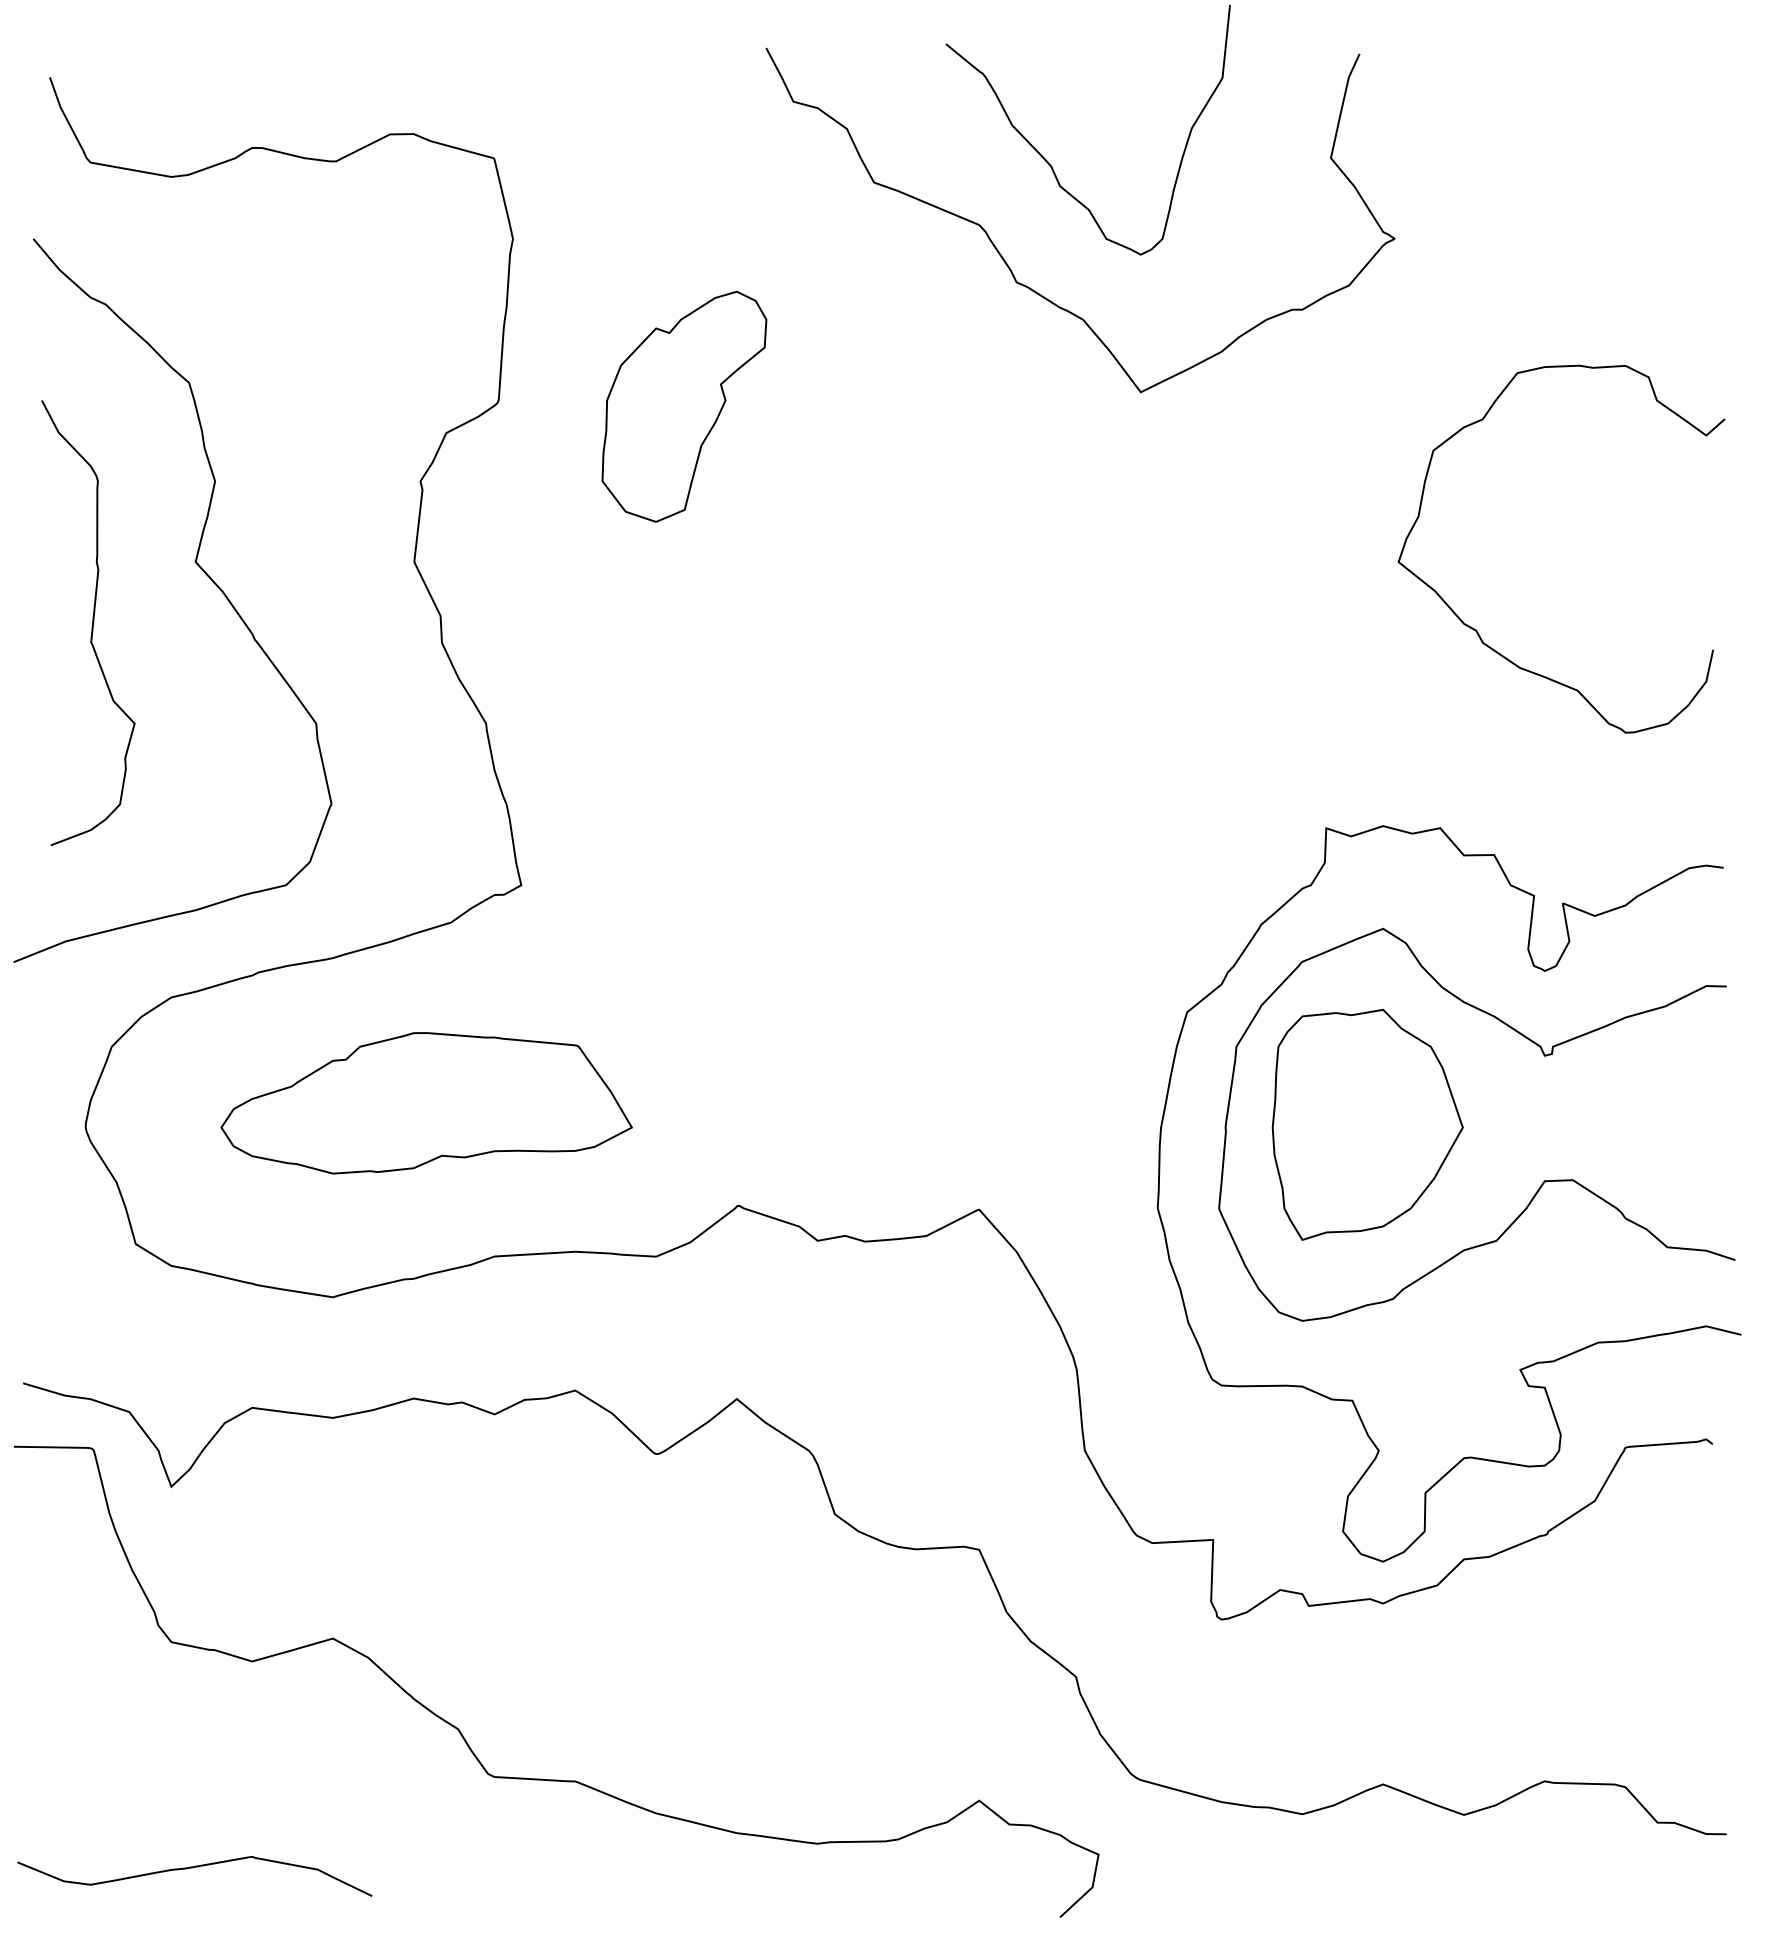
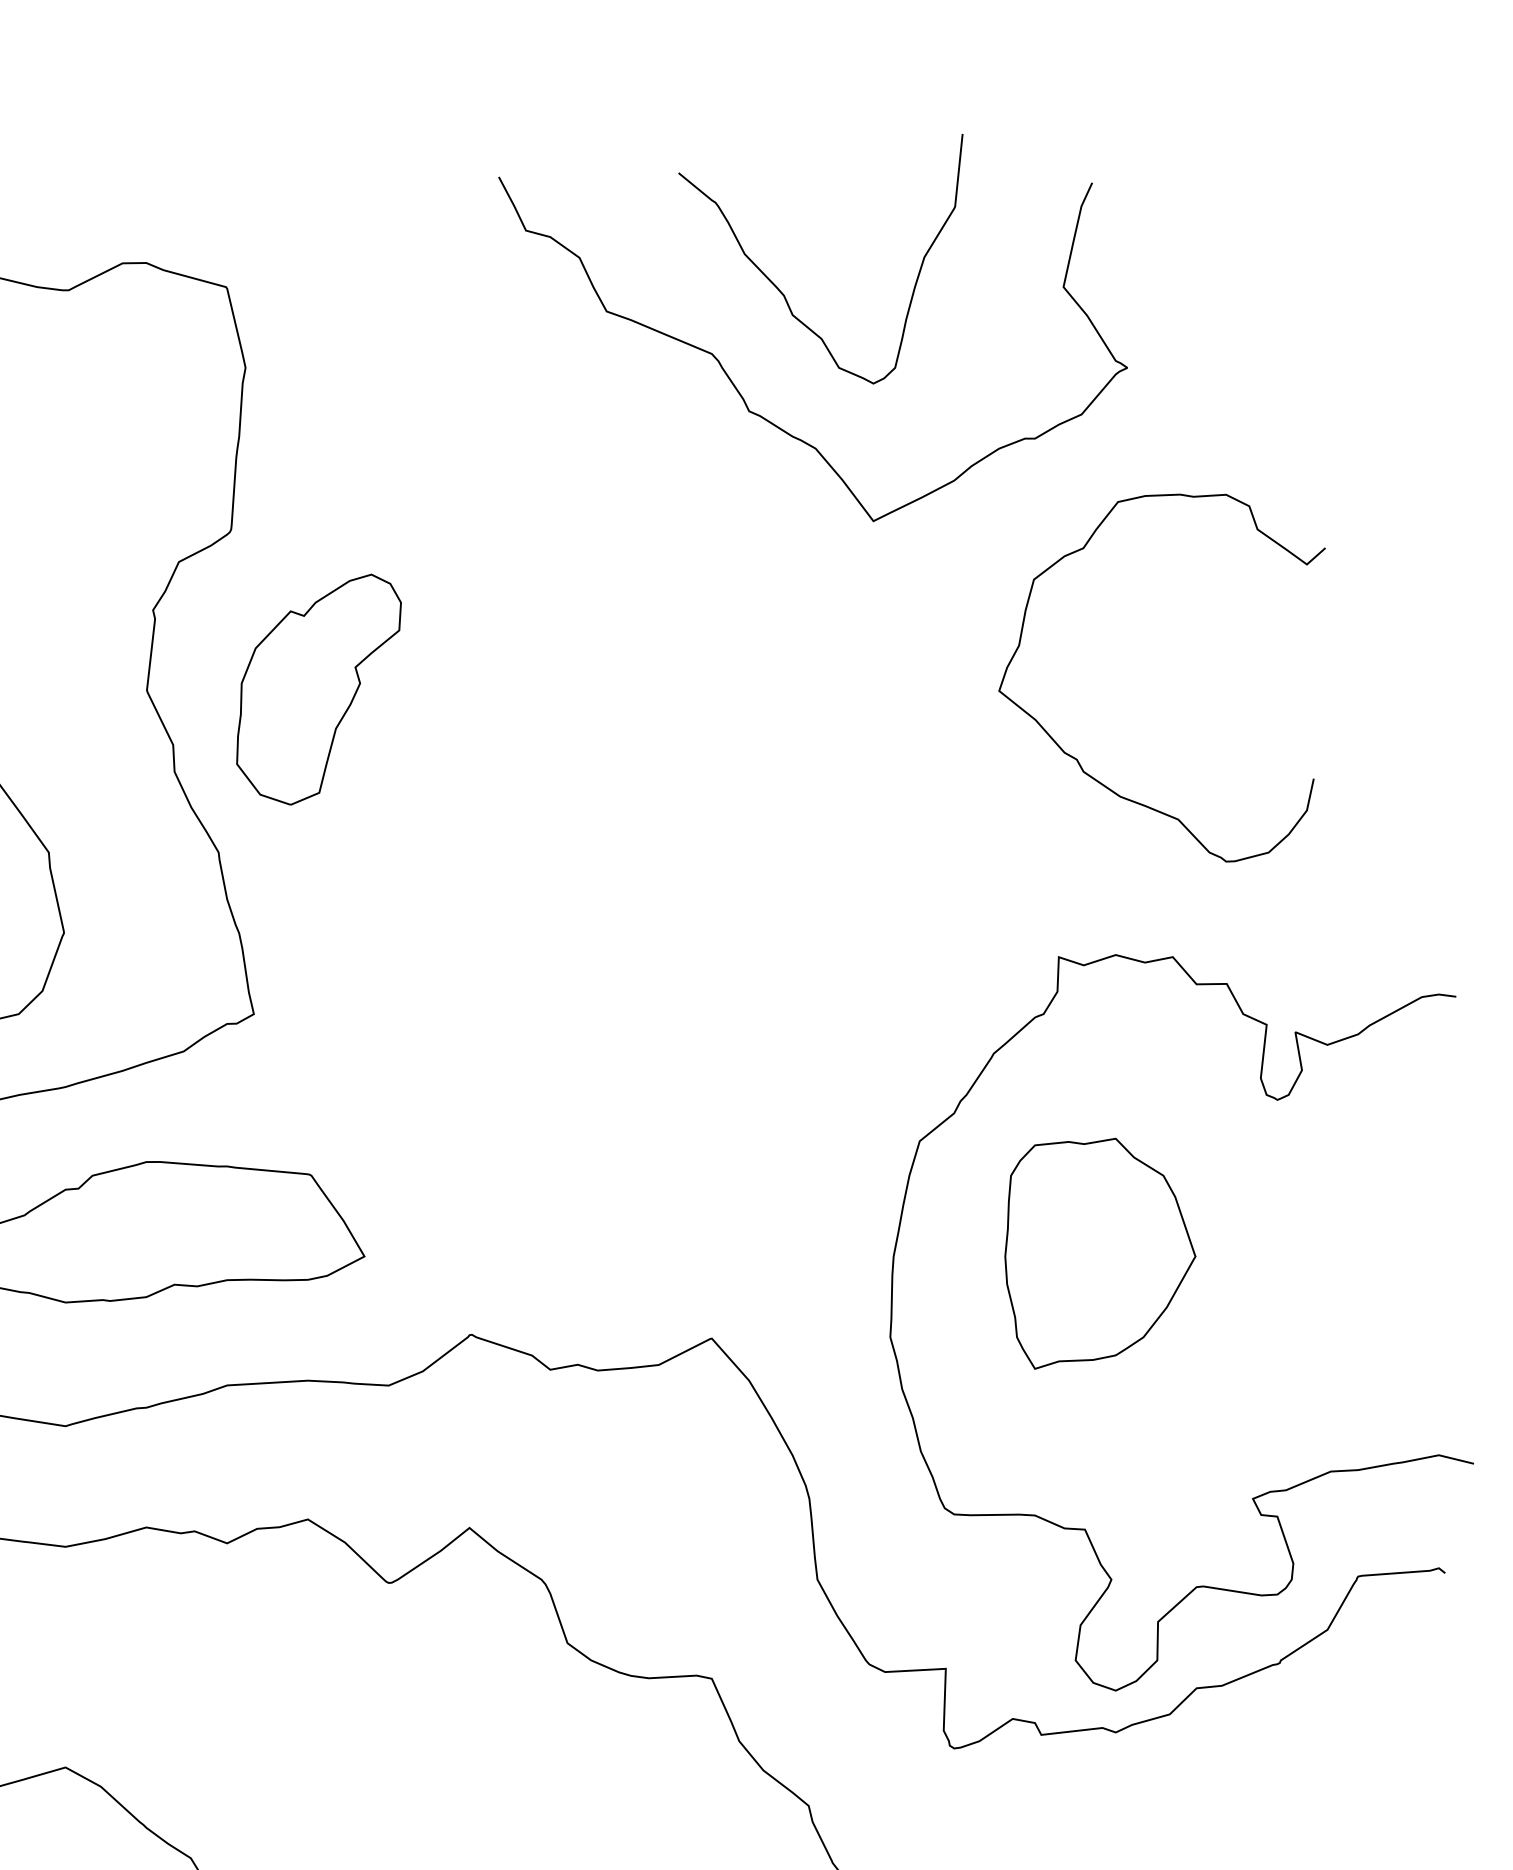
part: (684, 406) -> (319, 689), moved
curve: (1477, 630) -> (1078, 759), moved
curve: (1542, 1182) -> (1275, 1311), removed

